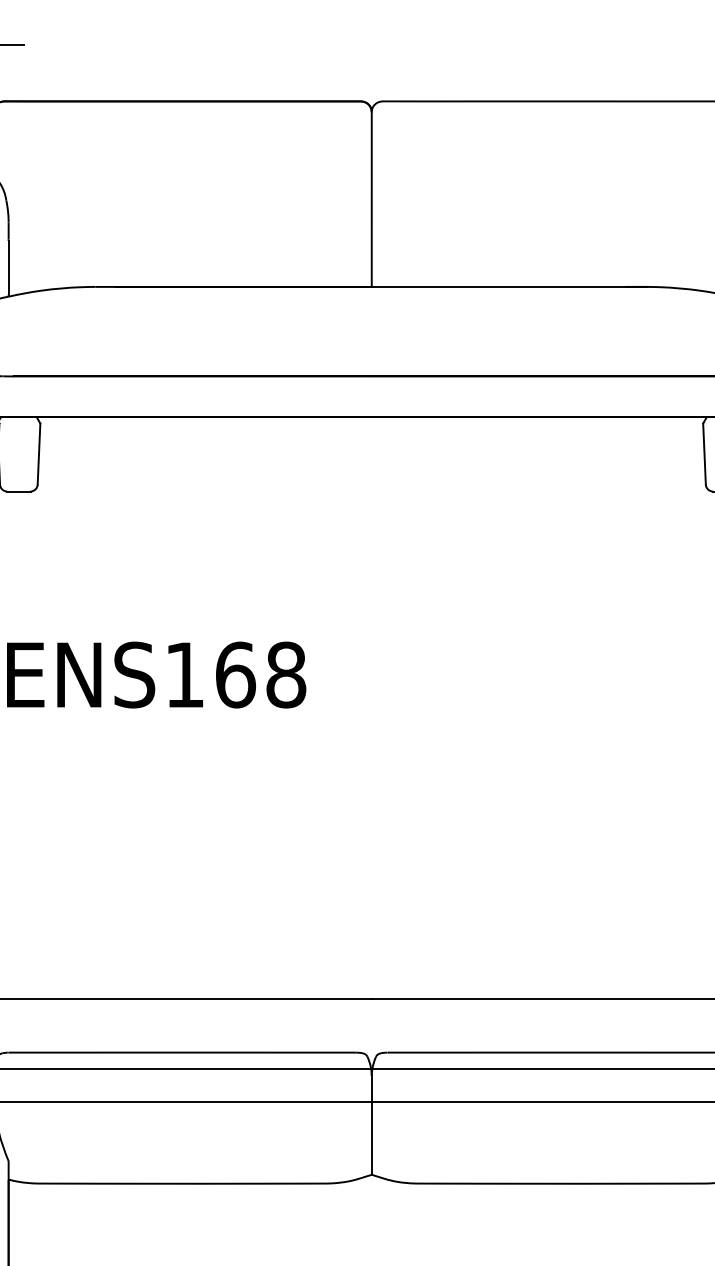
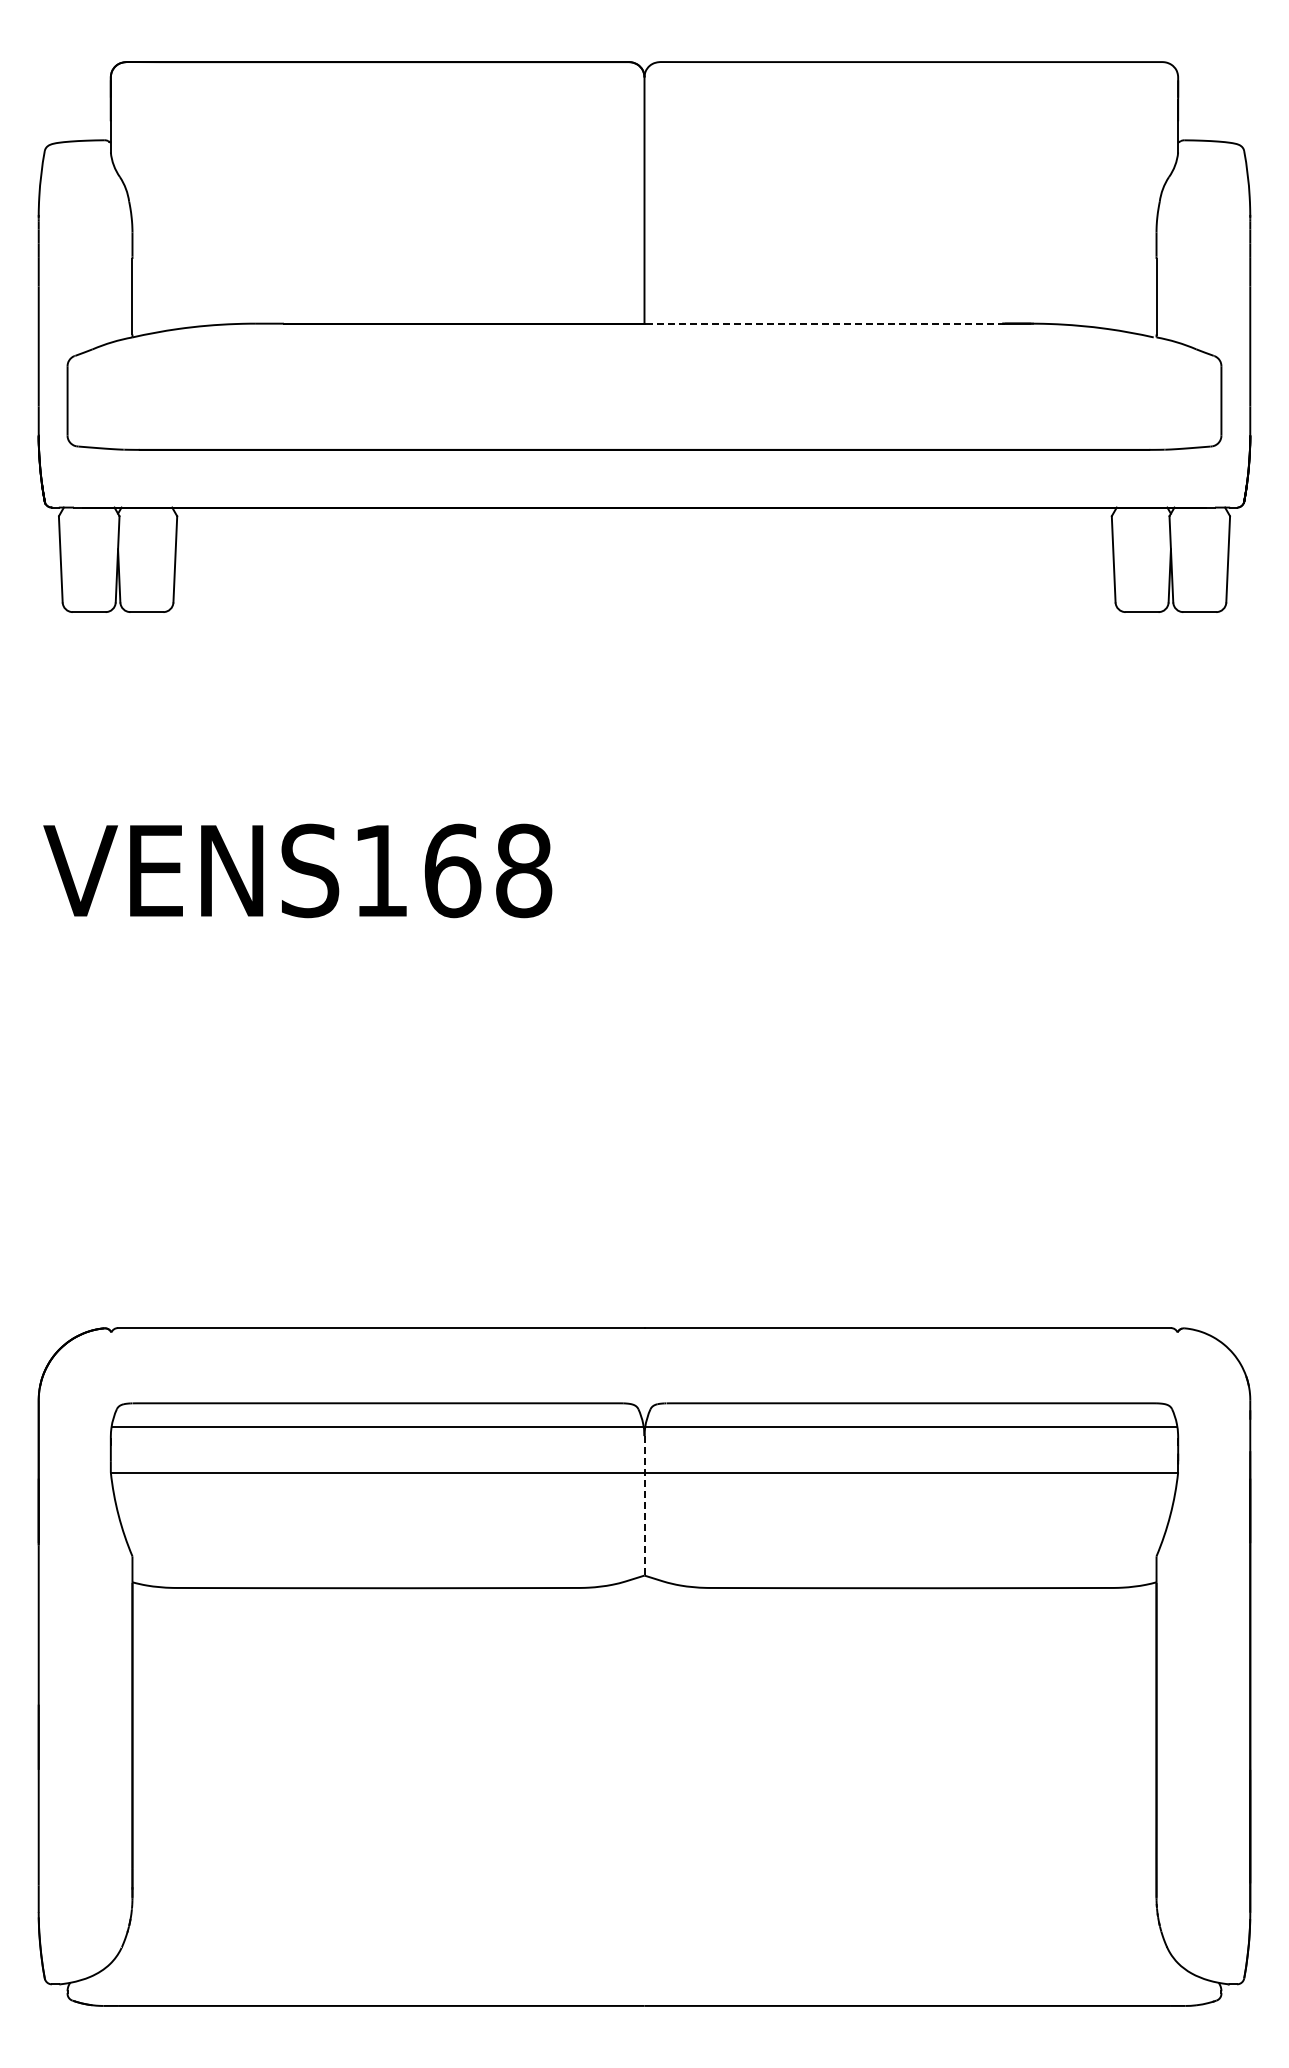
line: (499, 286) -> (824, 323), solid -> dashed
line: (371, 1125) -> (644, 1505), solid -> dashed

